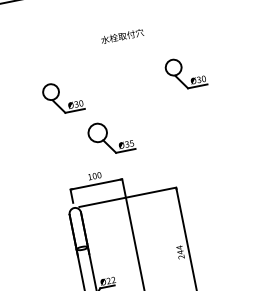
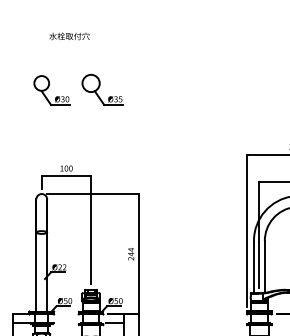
text: (122, 36) -> (69, 36), moved
part: (185, 72) -> (168, 90), removed
part: (111, 137) -> (102, 90), moved

